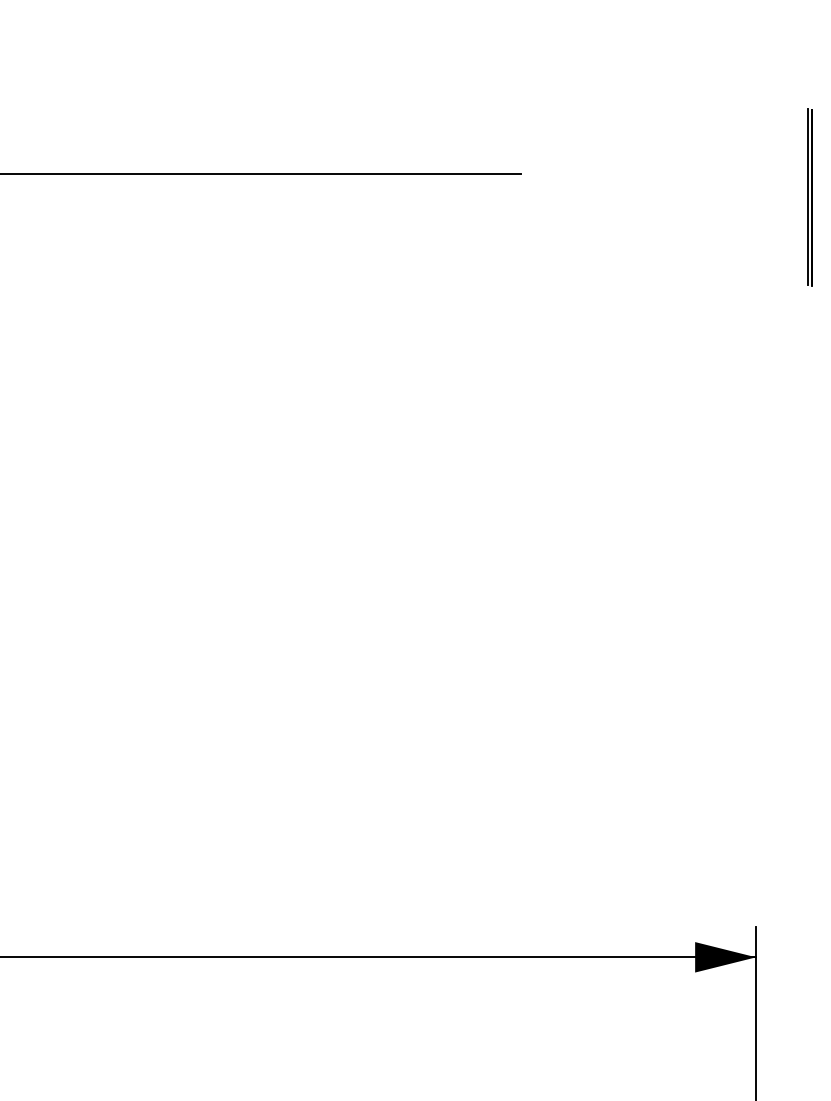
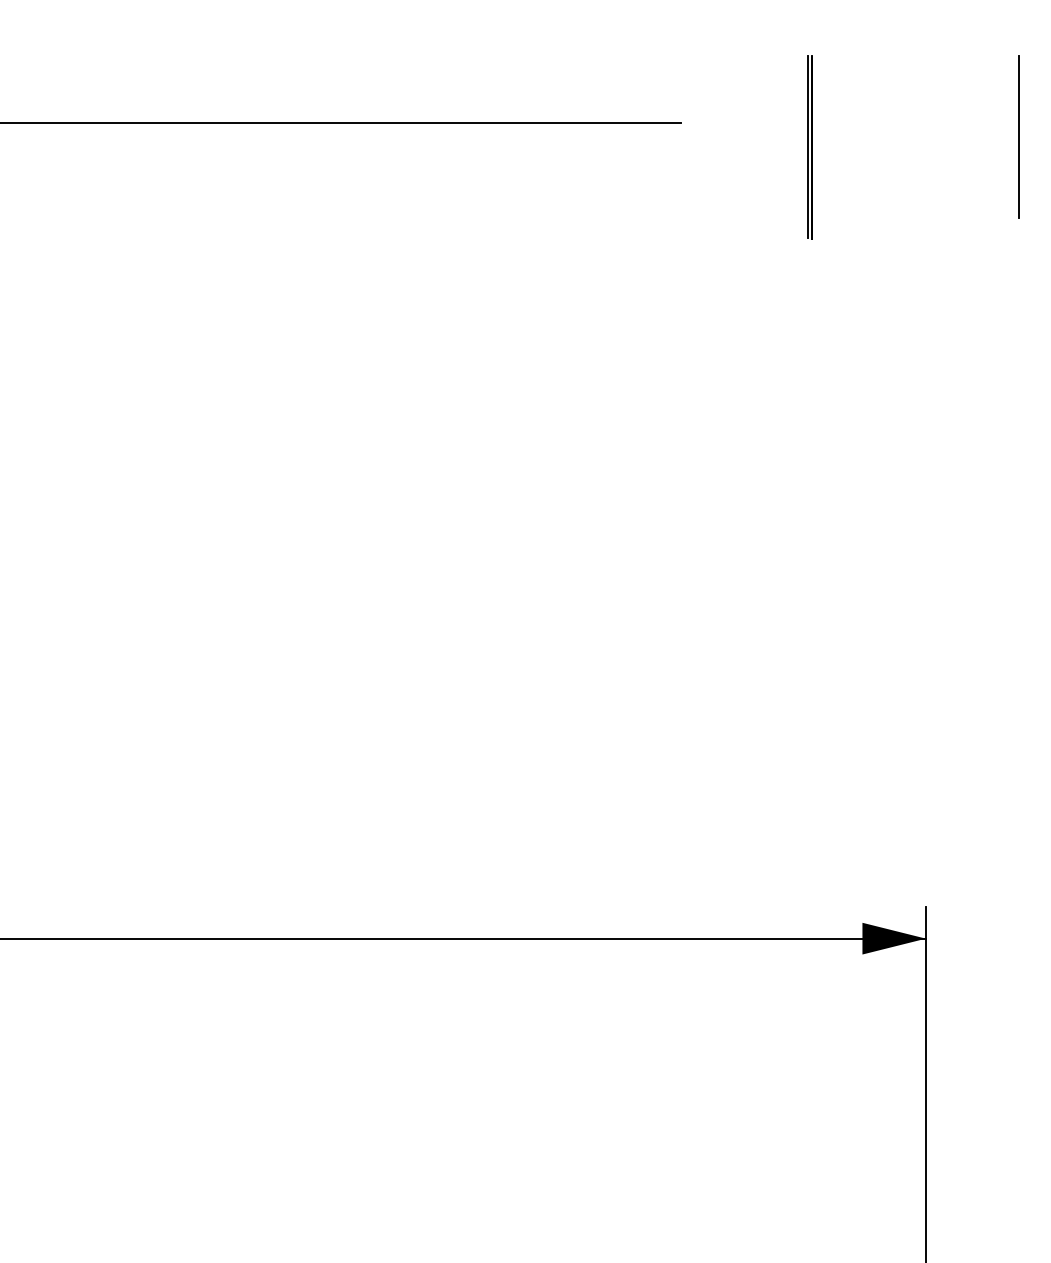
part: (809, 197) -> (809, 147), moved

